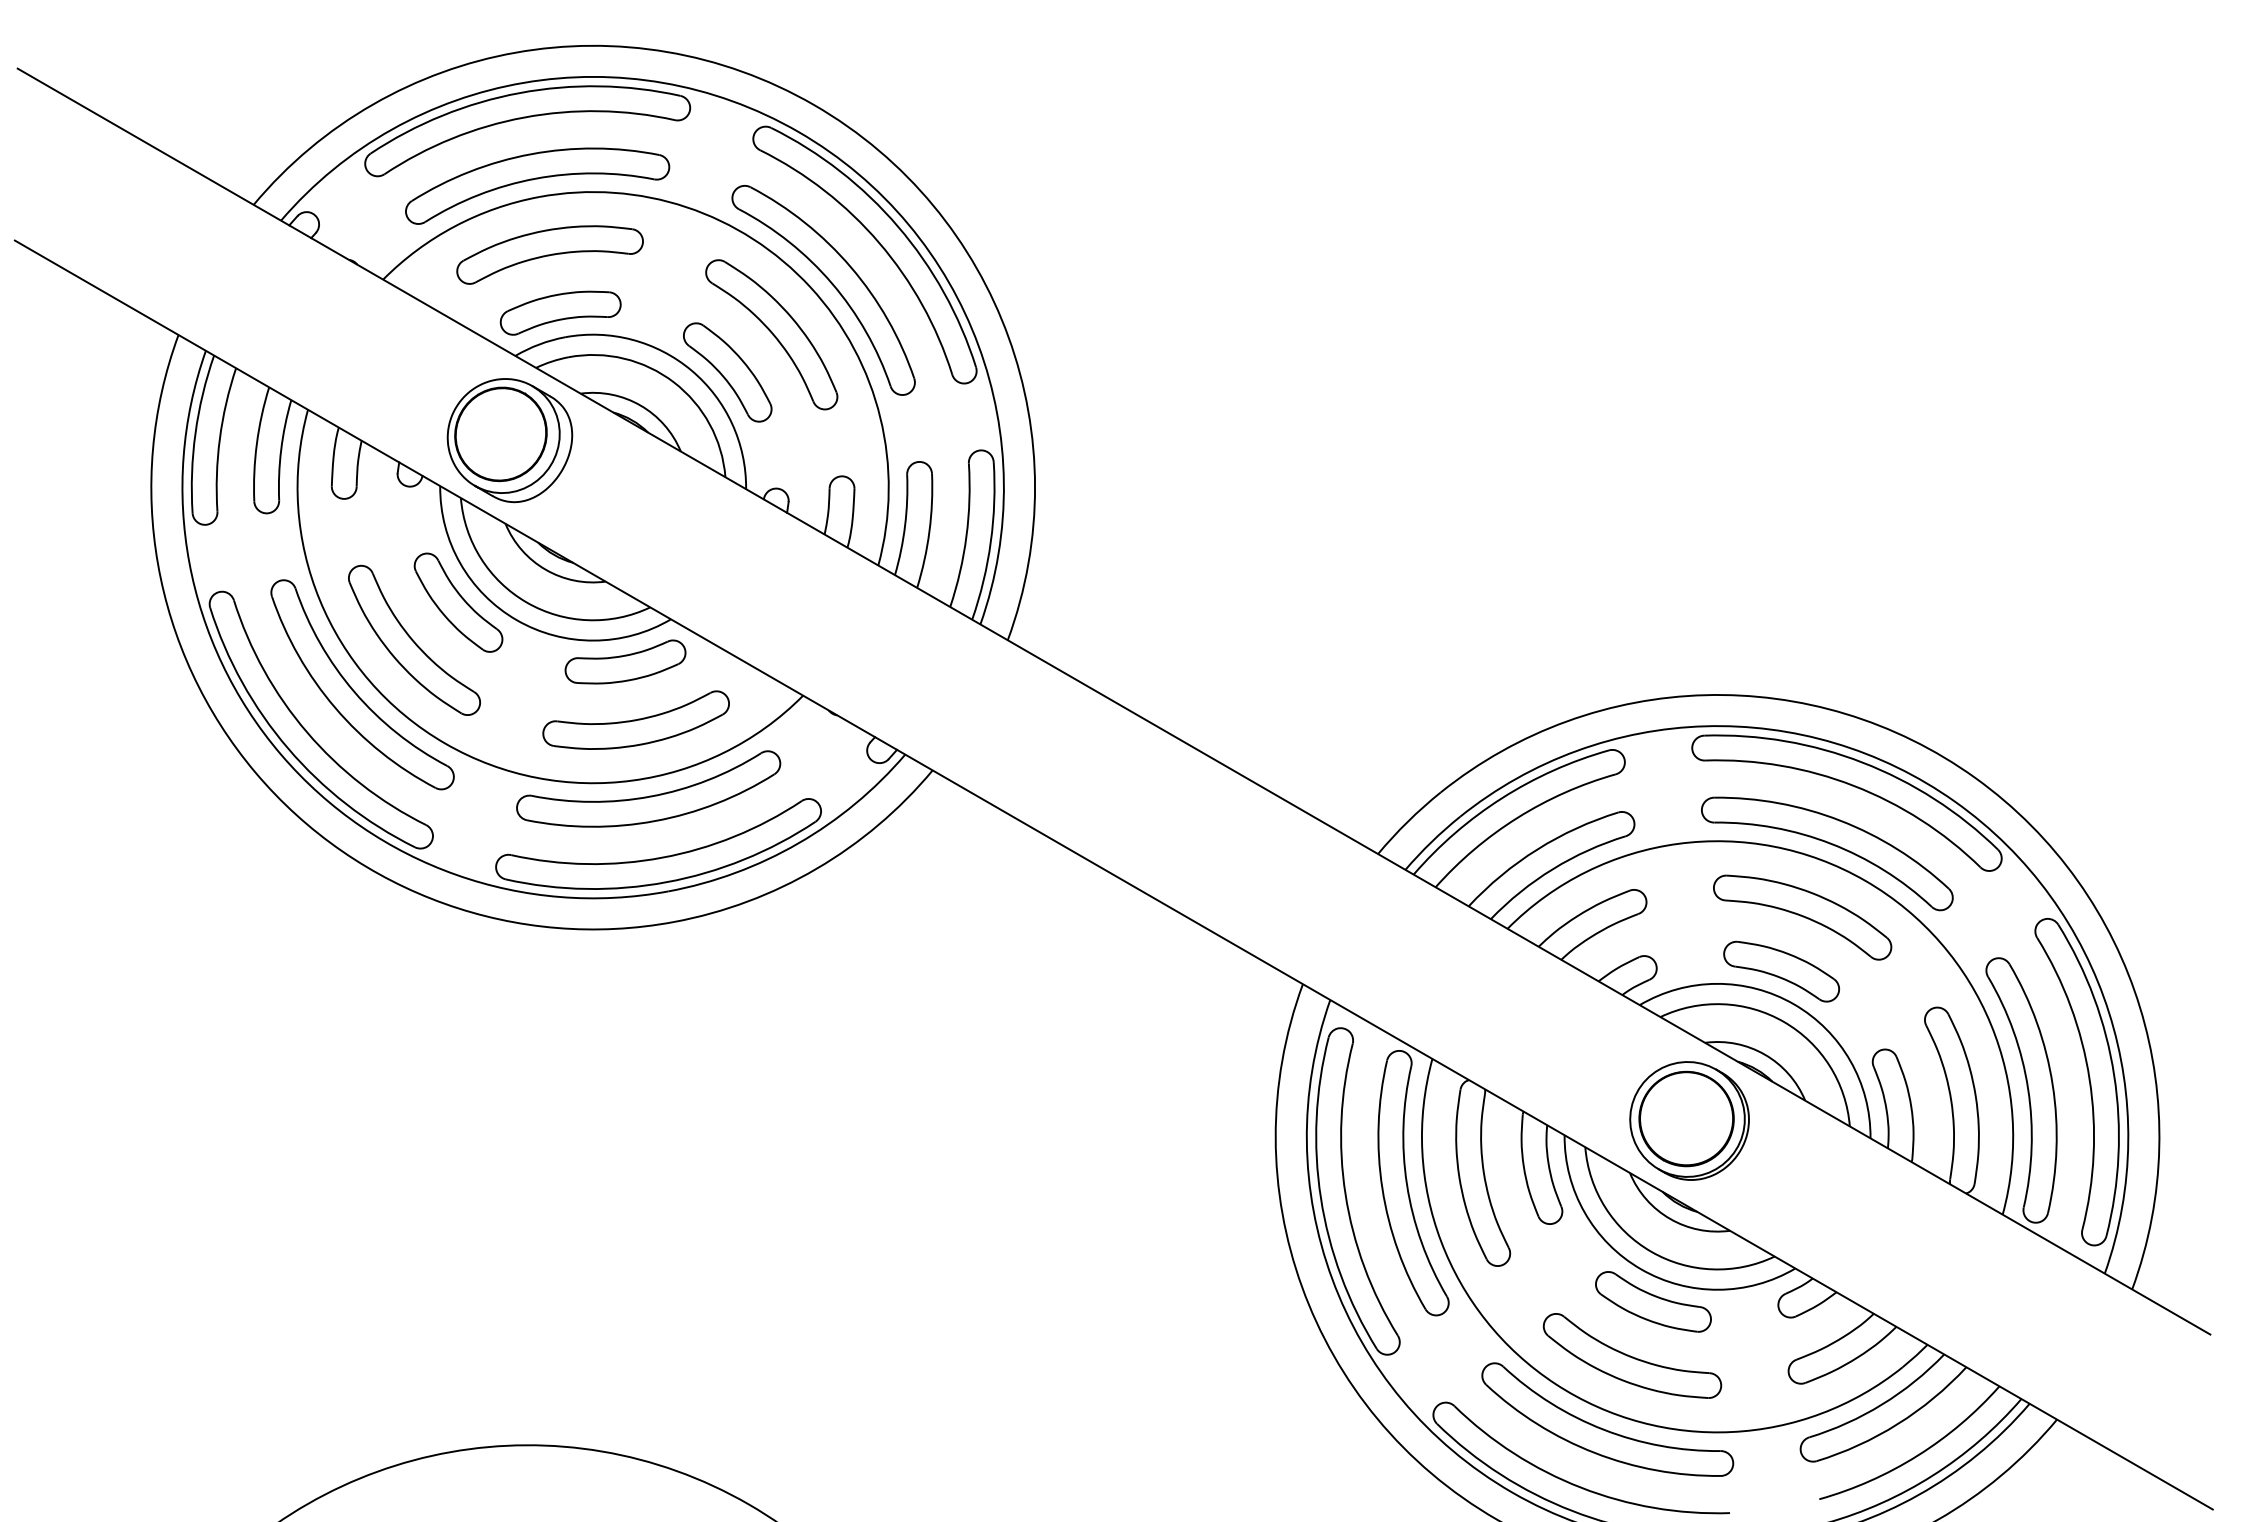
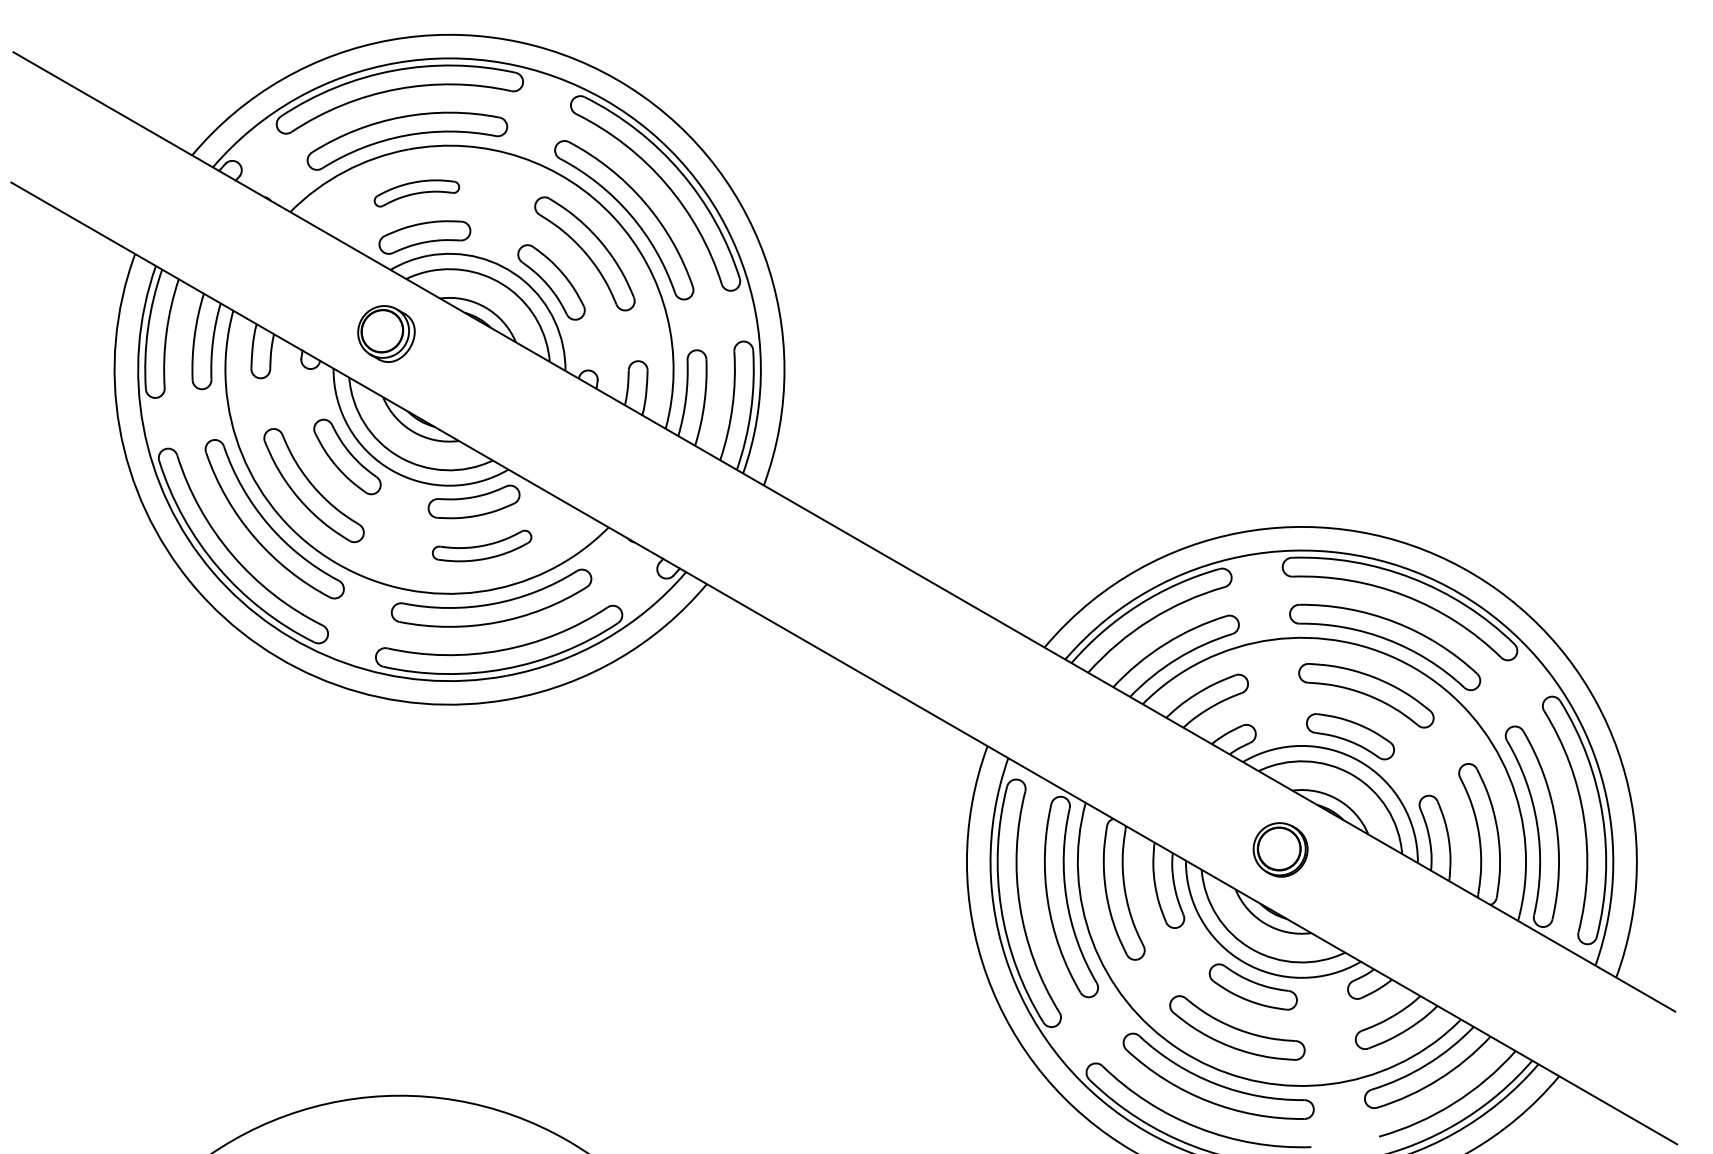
part: (549, 255) -> (416, 193), size x0.6
part: (510, 439) -> (386, 333), size x0.6
part: (635, 719) -> (481, 545), size x0.7
part: (1689, 1120) -> (1280, 849), size x0.6

